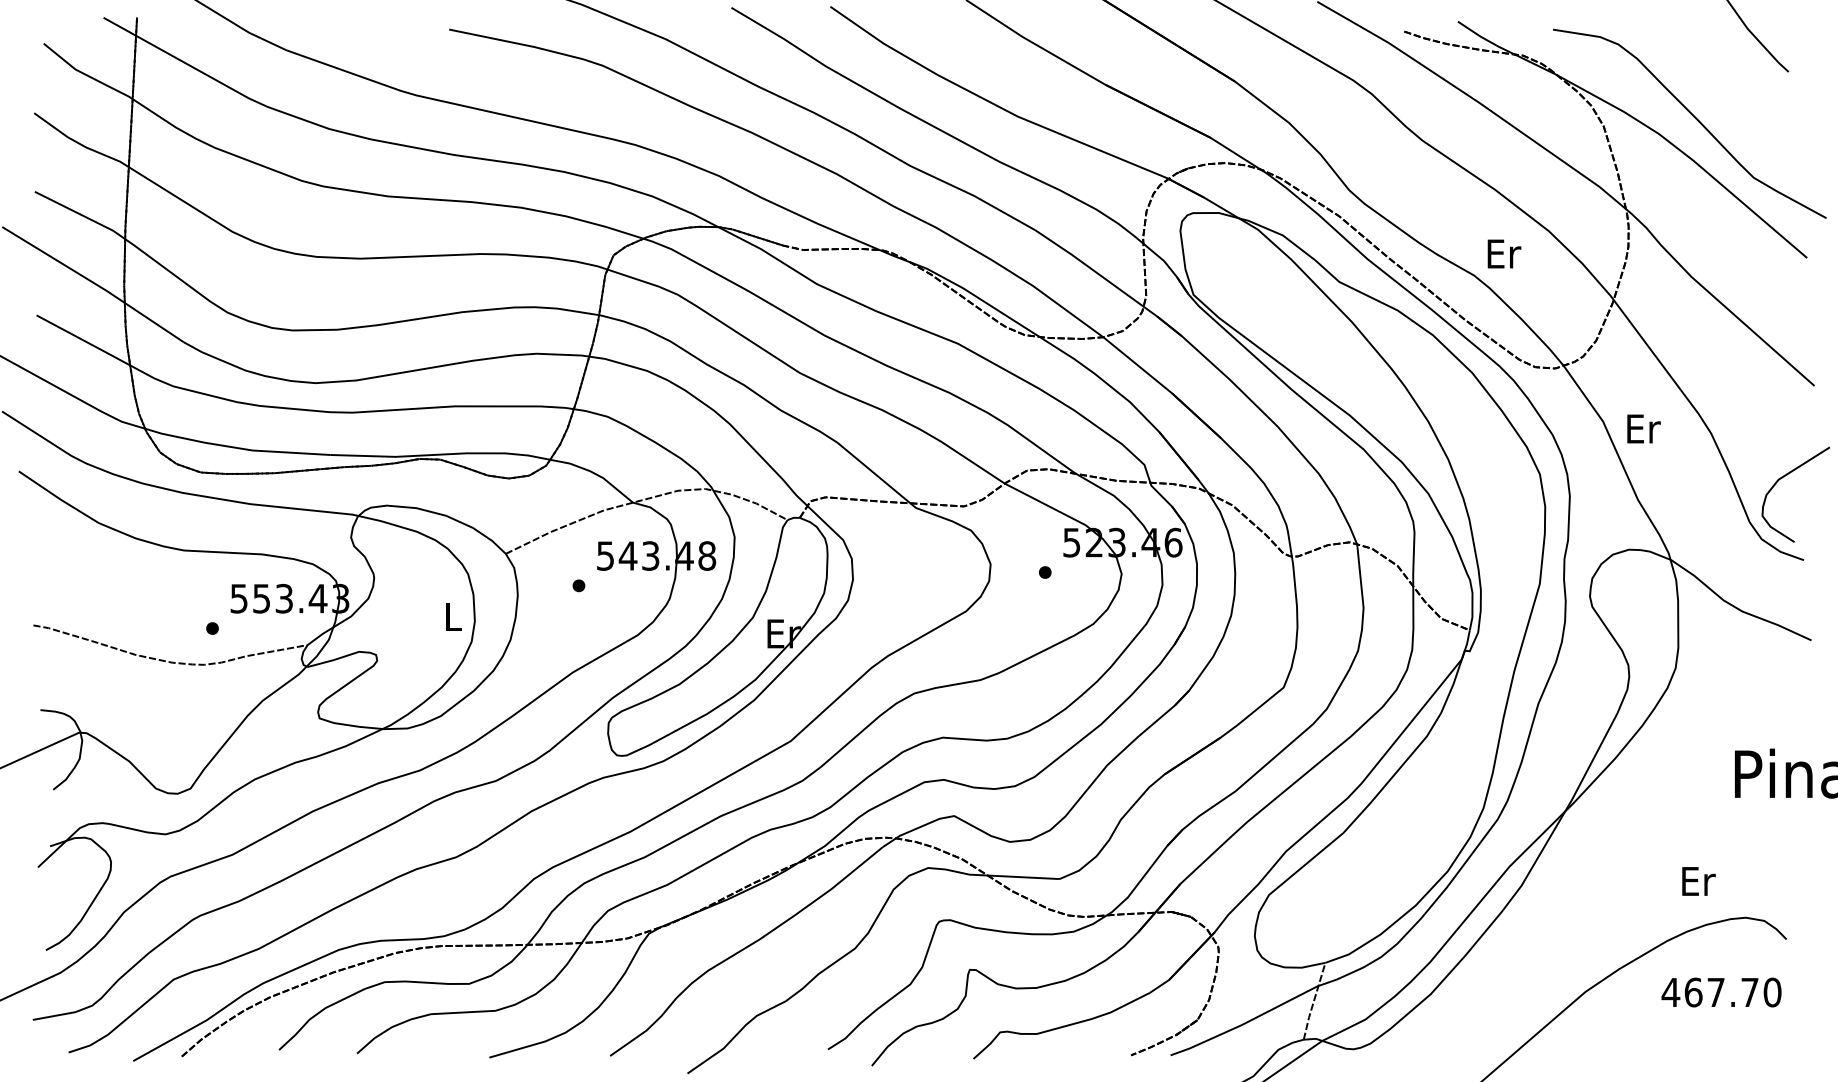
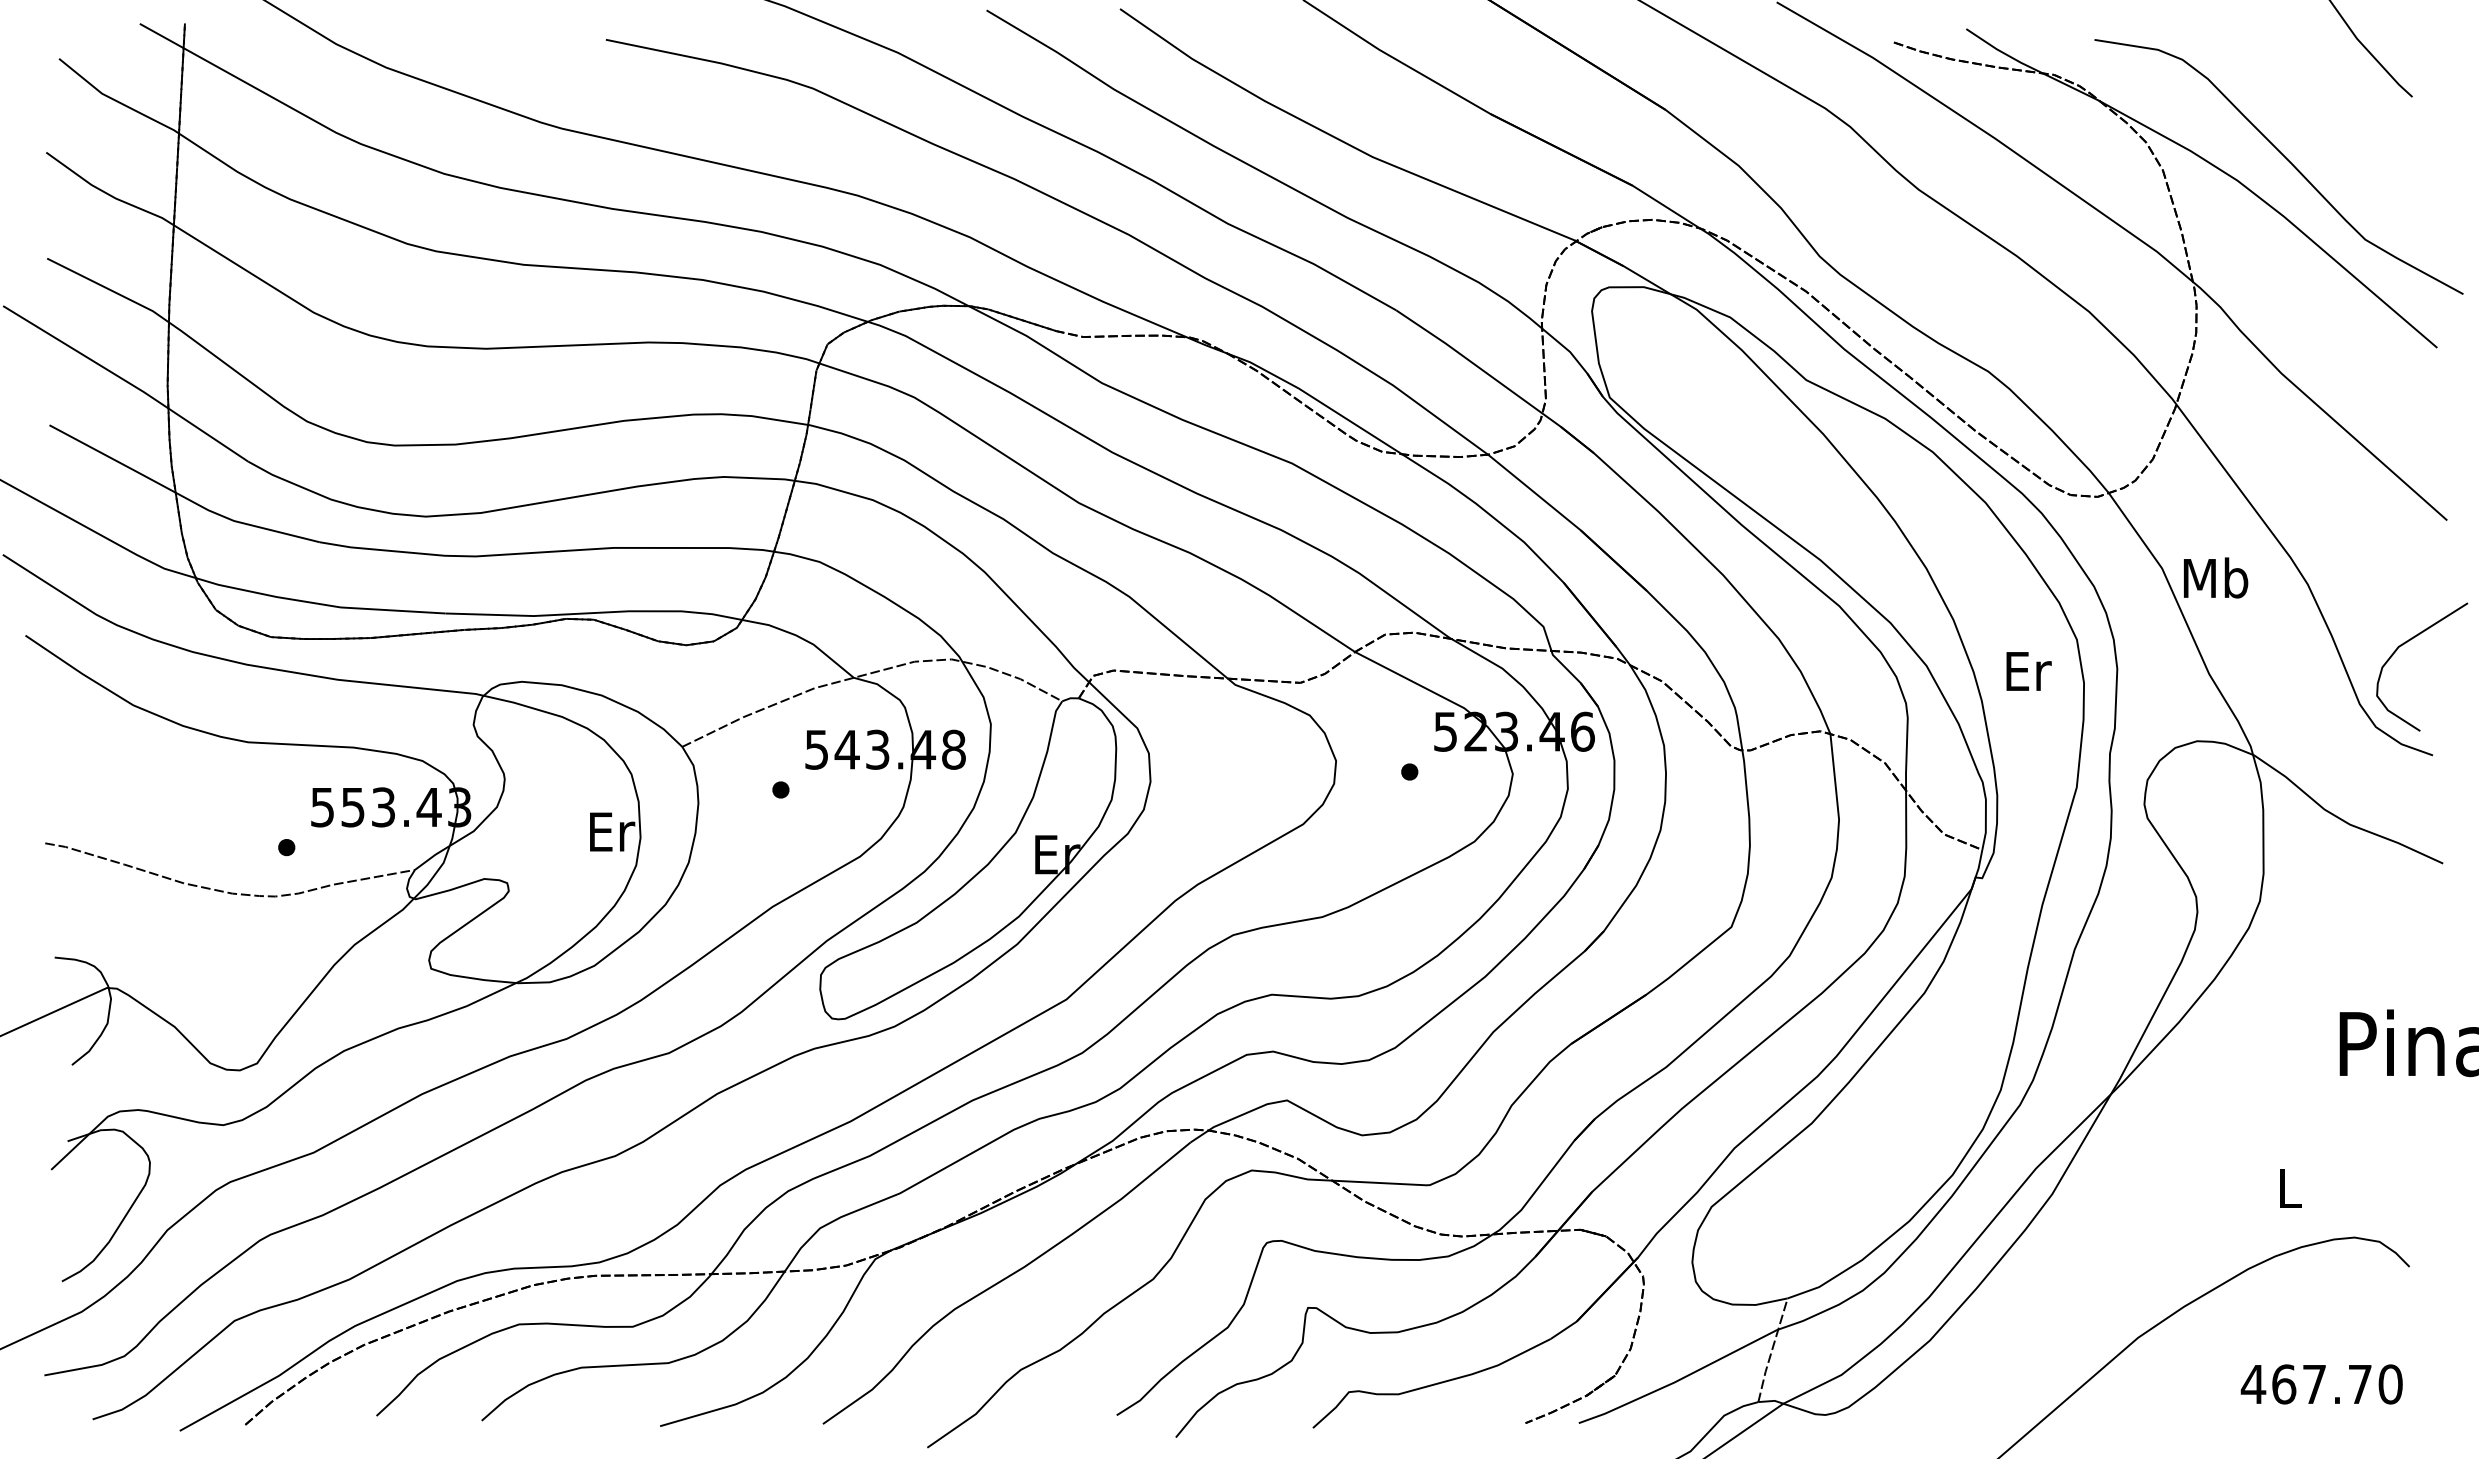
text: (1504, 254) -> (2028, 671), moved
text: (1642, 428) -> (2215, 577), Er -> Mb
text: (454, 616) -> (612, 831), L -> Er
text: (1699, 881) -> (2291, 1188), Er -> L
text: (1721, 992) -> (2321, 1384), moved

